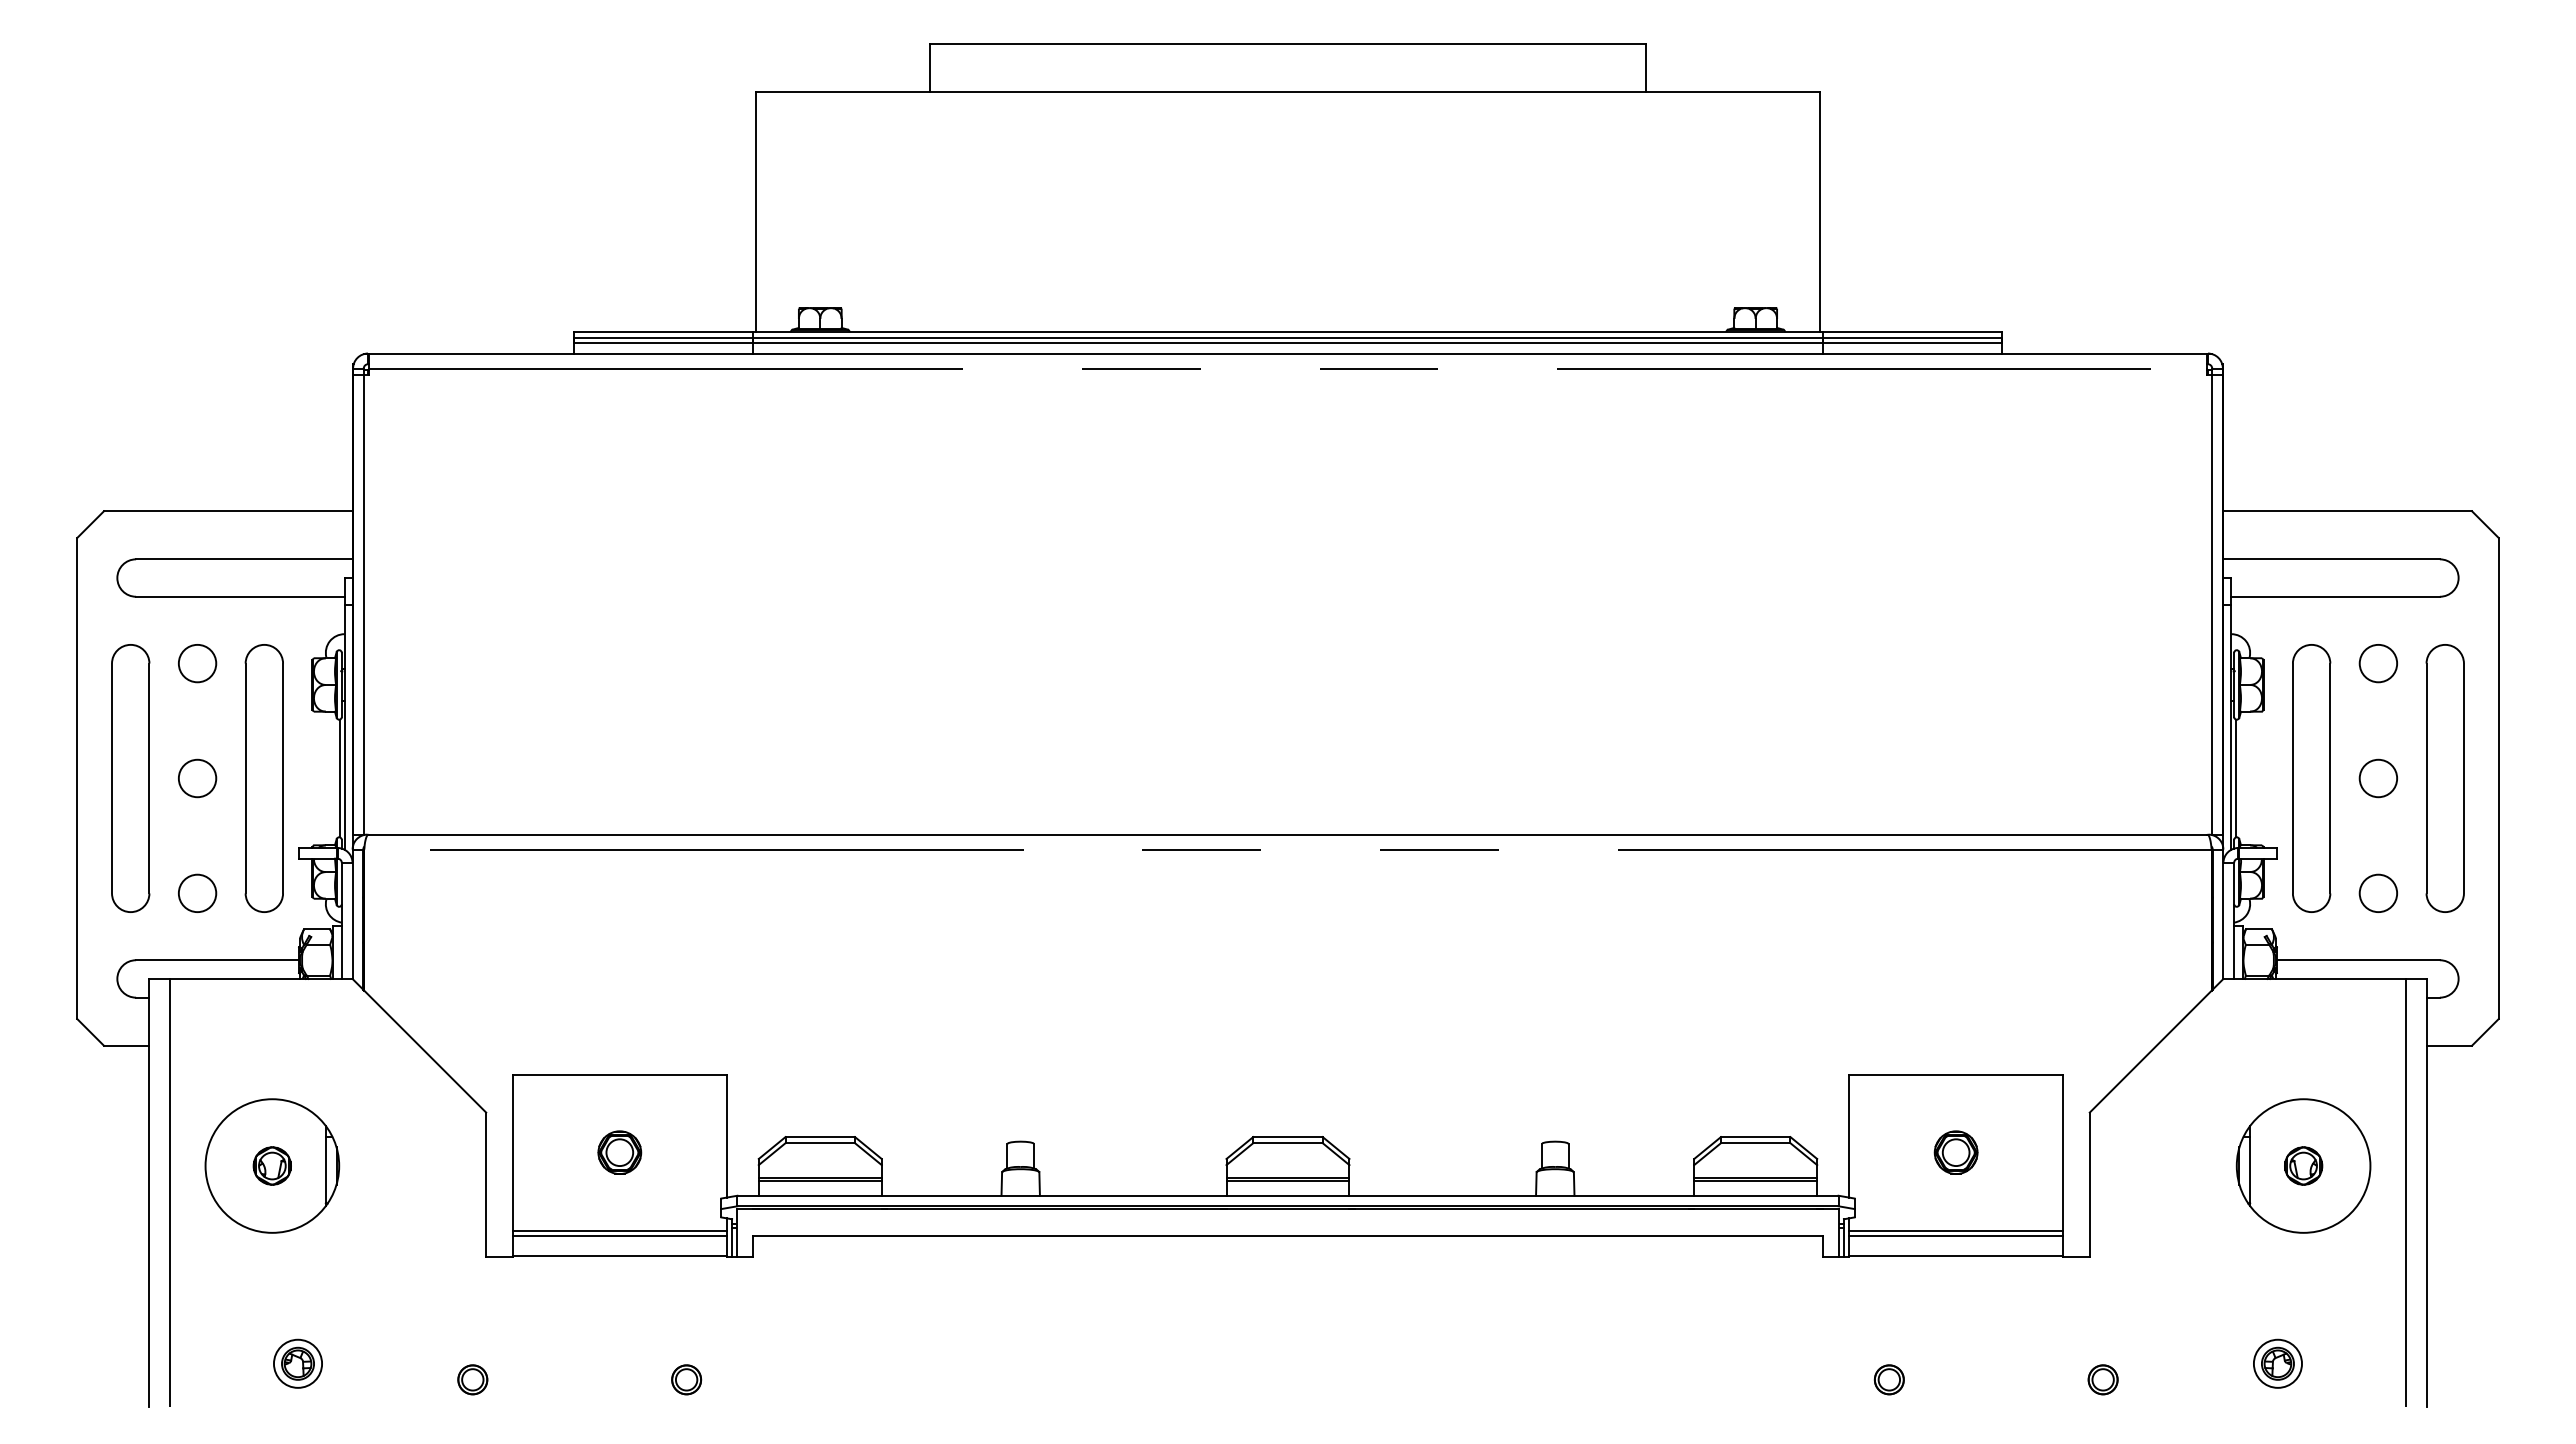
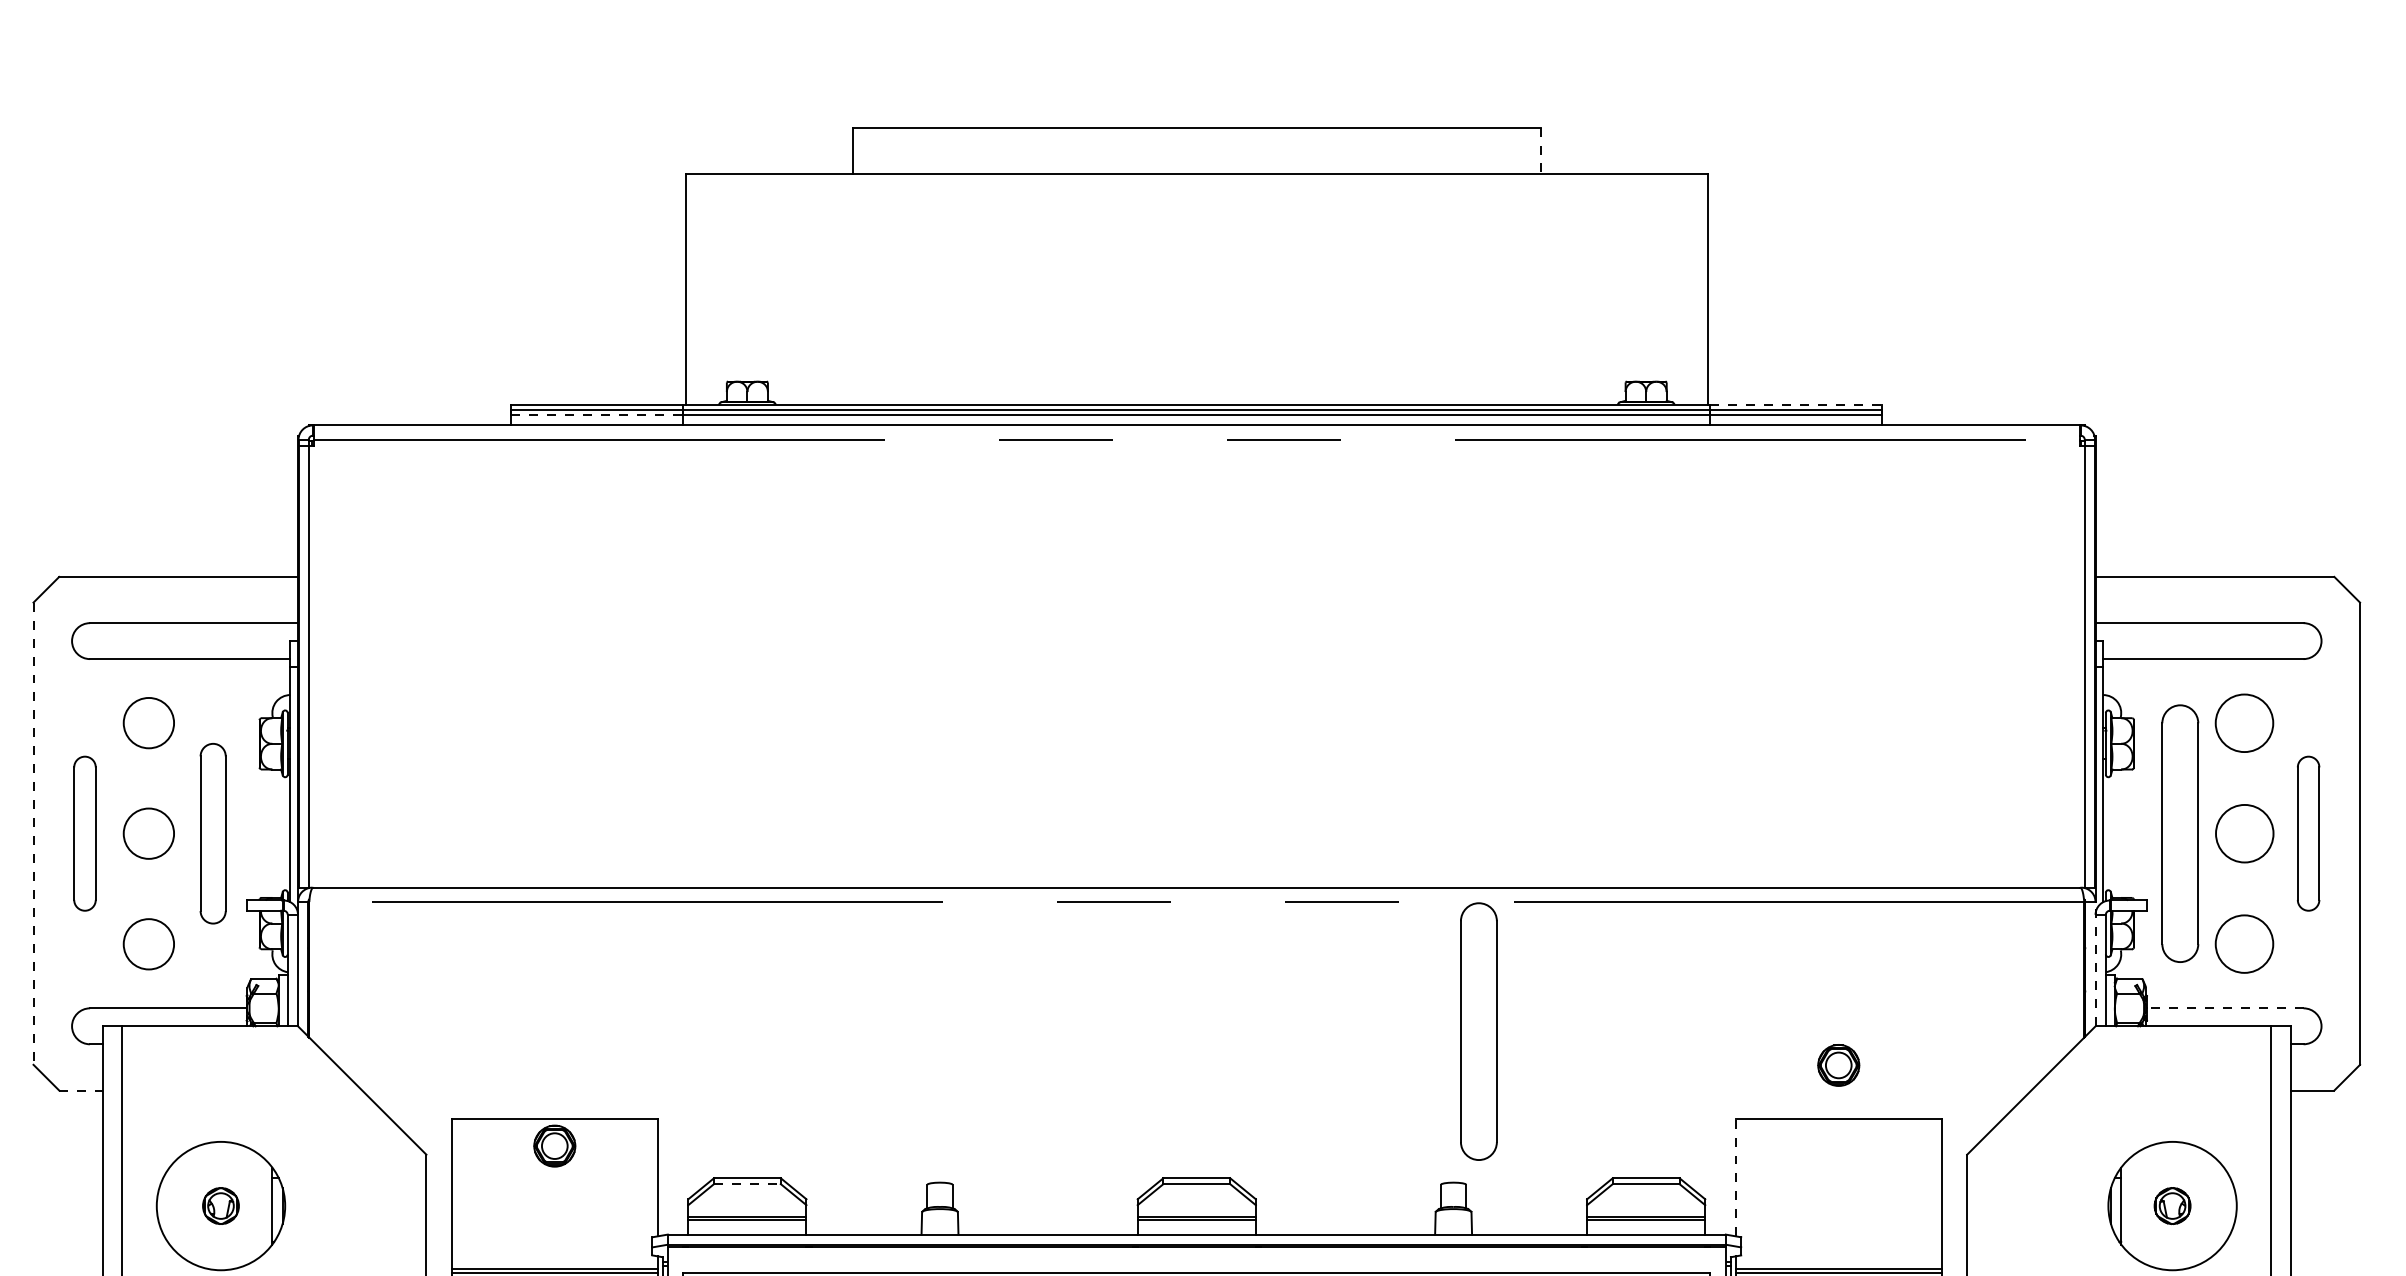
line: (1646, 68) -> (1541, 151), solid -> dashed
line: (1912, 332) -> (1796, 405), solid -> dashed
line: (663, 342) -> (596, 414), solid -> dashed
circle: (197, 663) -> (149, 723), size x1.4
circle: (2378, 663) -> (2244, 723), size x1.6
line: (77, 778) -> (33, 833), solid -> dashed
part: (130, 778) -> (84, 833), size x0.6
circle: (197, 778) -> (149, 833), size x1.4
part: (263, 778) -> (212, 833), size x0.7
line: (340, 778) -> (286, 833), removed
line: (2235, 778) -> (2107, 833), removed
circle: (2377, 778) -> (2243, 833), size x1.6
part: (2444, 778) -> (2307, 833), size x0.6
circle: (197, 892) -> (149, 943), size x1.4
circle: (2378, 893) -> (2244, 944), size x1.6
line: (2223, 914) -> (2095, 964), solid -> dashed
line: (2358, 960) -> (2225, 1008), solid -> dashed
part: (1581, 984) -> (1478, 1031), added
line: (126, 1045) -> (80, 1090), solid -> dashed
line: (1849, 1135) -> (1736, 1176), solid -> dashed
line: (820, 1143) -> (747, 1184), solid -> dashed
part: (619, 1152) -> (554, 1145), moved
part: (1955, 1152) -> (1838, 1065), moved

